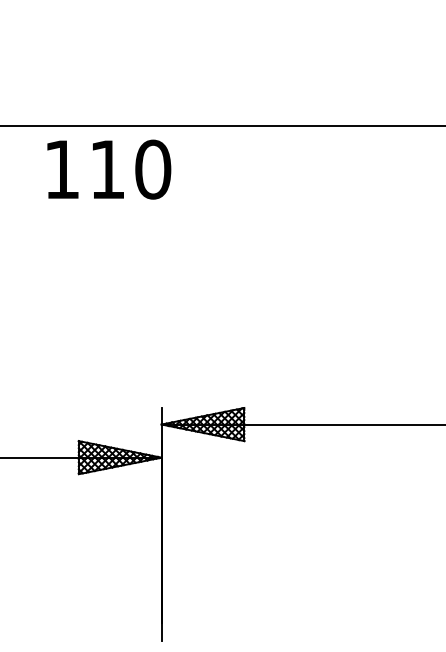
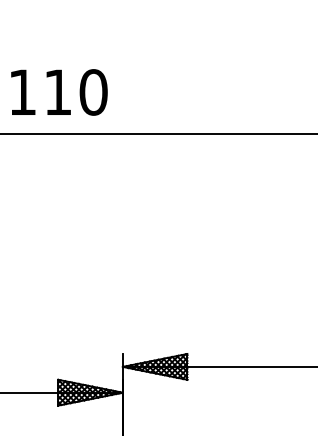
text: (109, 169) -> (59, 92), moved

